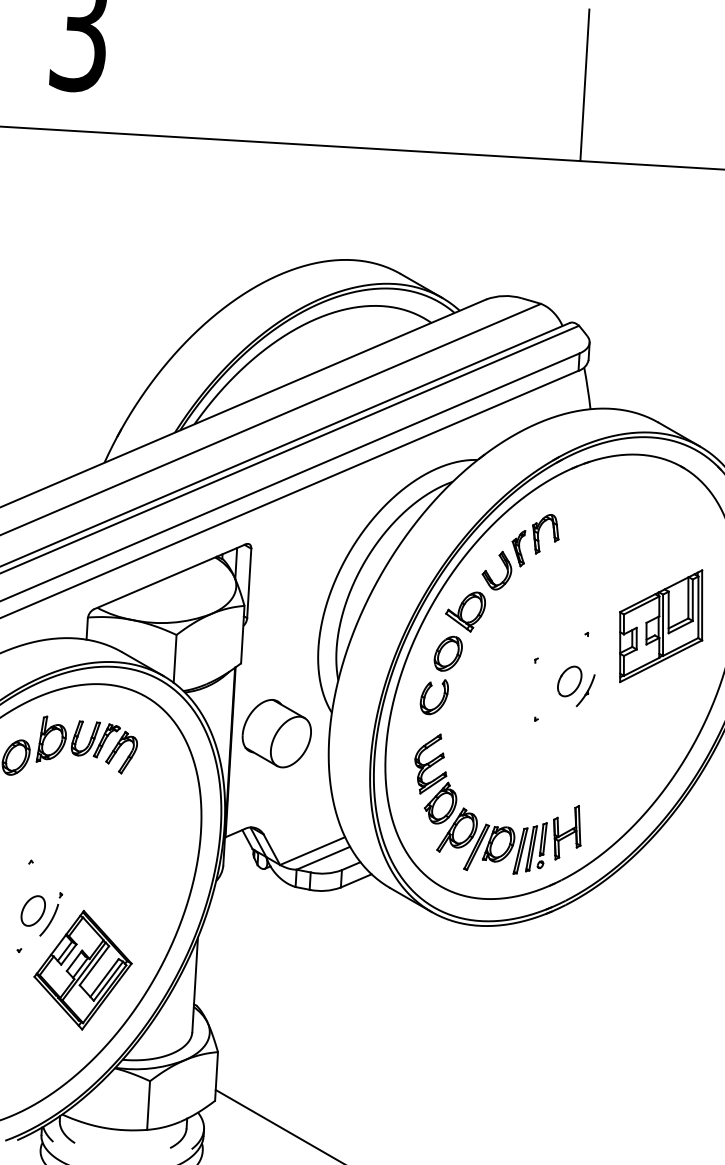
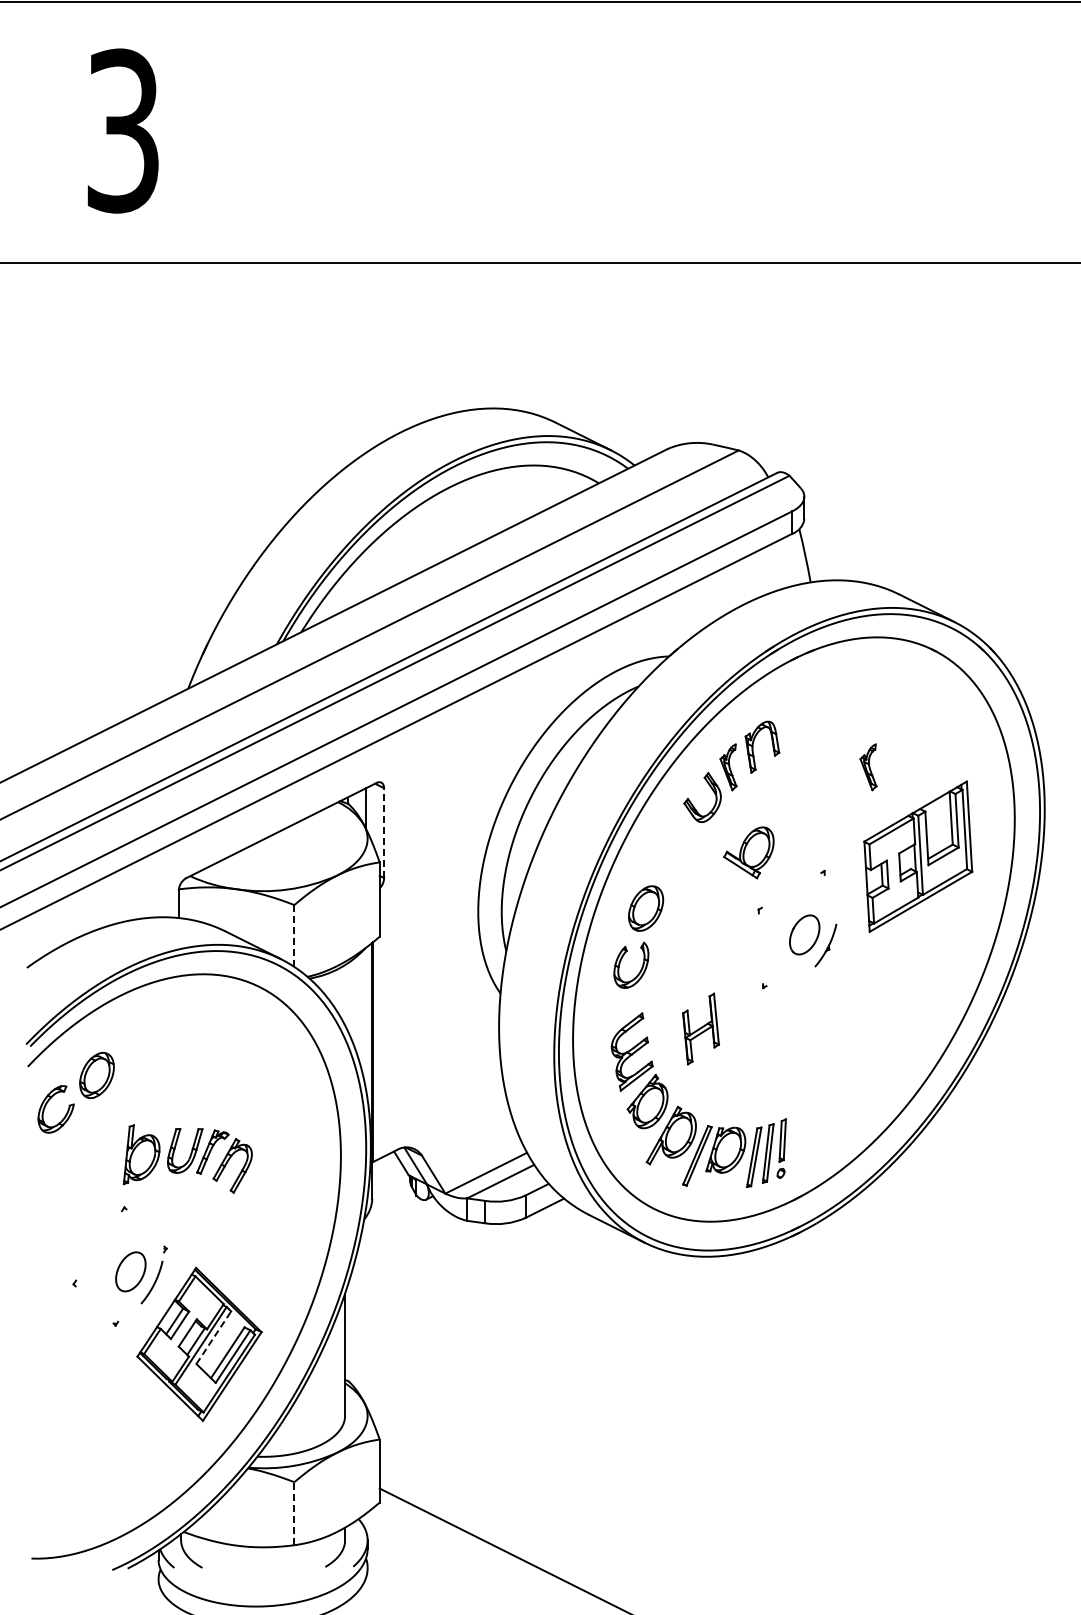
line: (584, 85) -> (778, 165), removed
part: (626, 554) -> (868, 767), added
line: (249, 583) -> (384, 833), solid -> dashed
part: (465, 611) -> (748, 852), moved
line: (175, 658) -> (294, 935), solid -> dashed
part: (277, 733) -> (431, 1024), removed
part: (87, 744) -> (187, 1158), moved
part: (567, 832) -> (701, 1028), moved
line: (94, 965) -> (214, 1337), solid -> dashed
line: (148, 1105) -> (294, 1513), solid -> dashed

